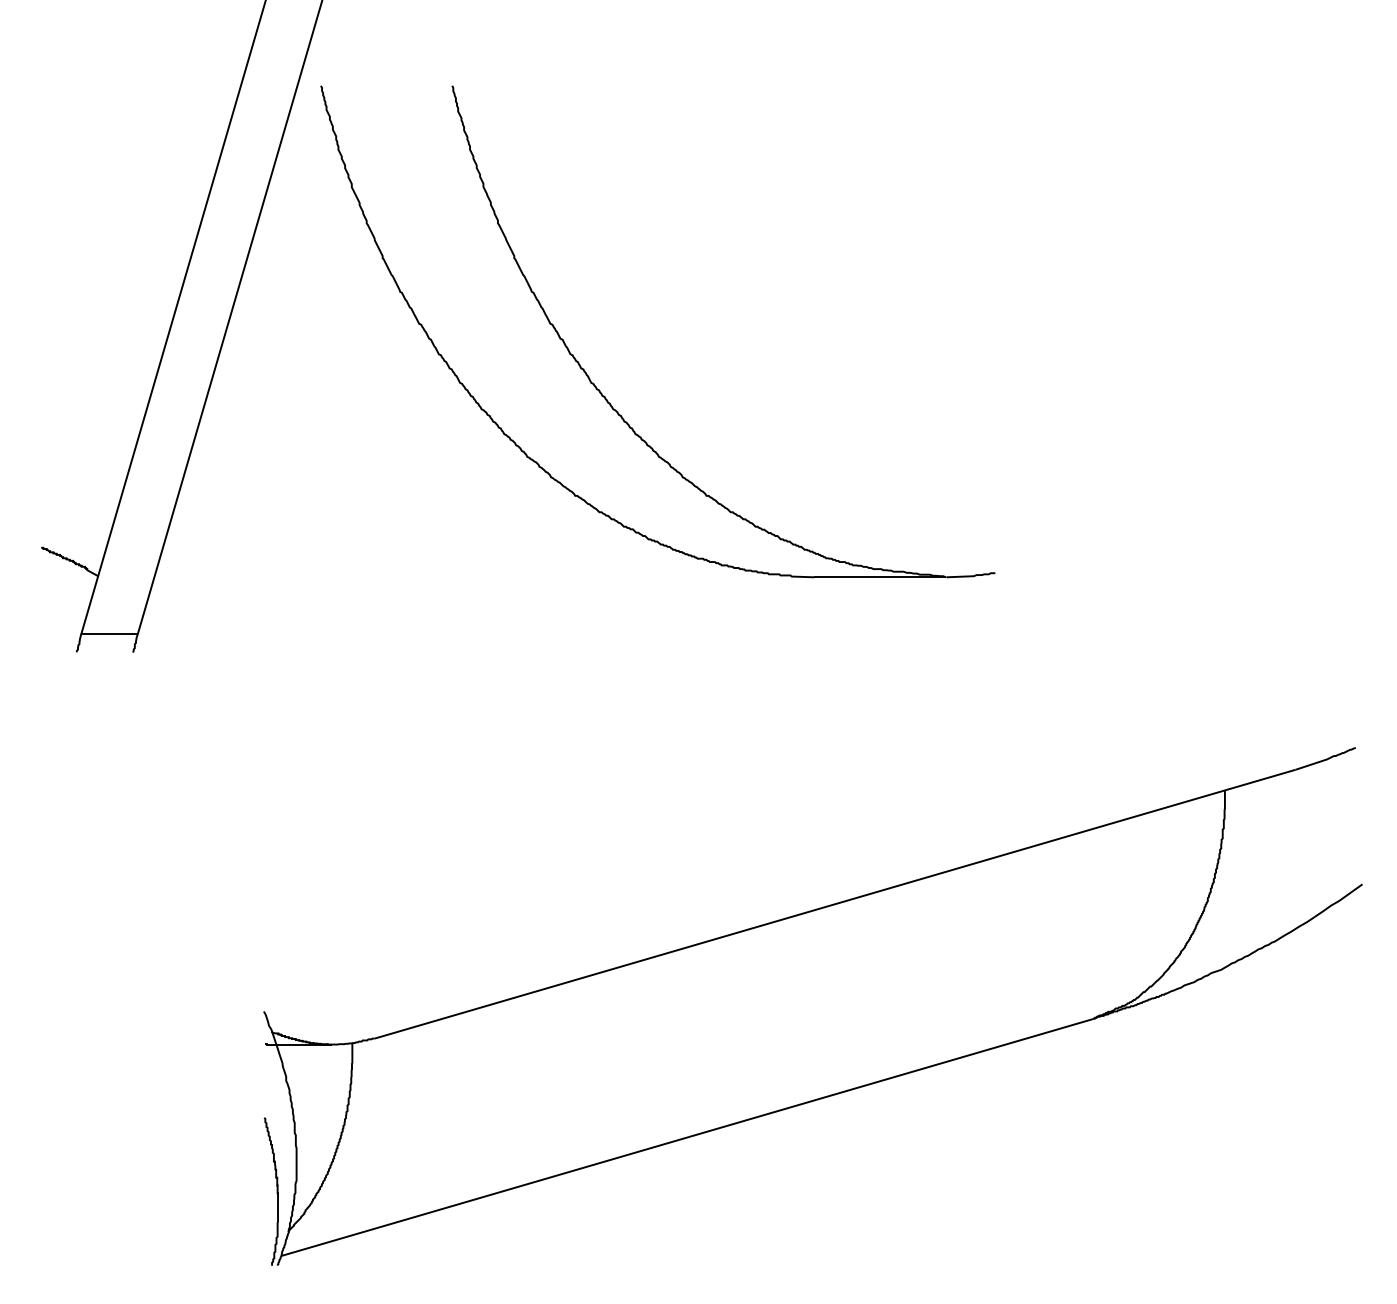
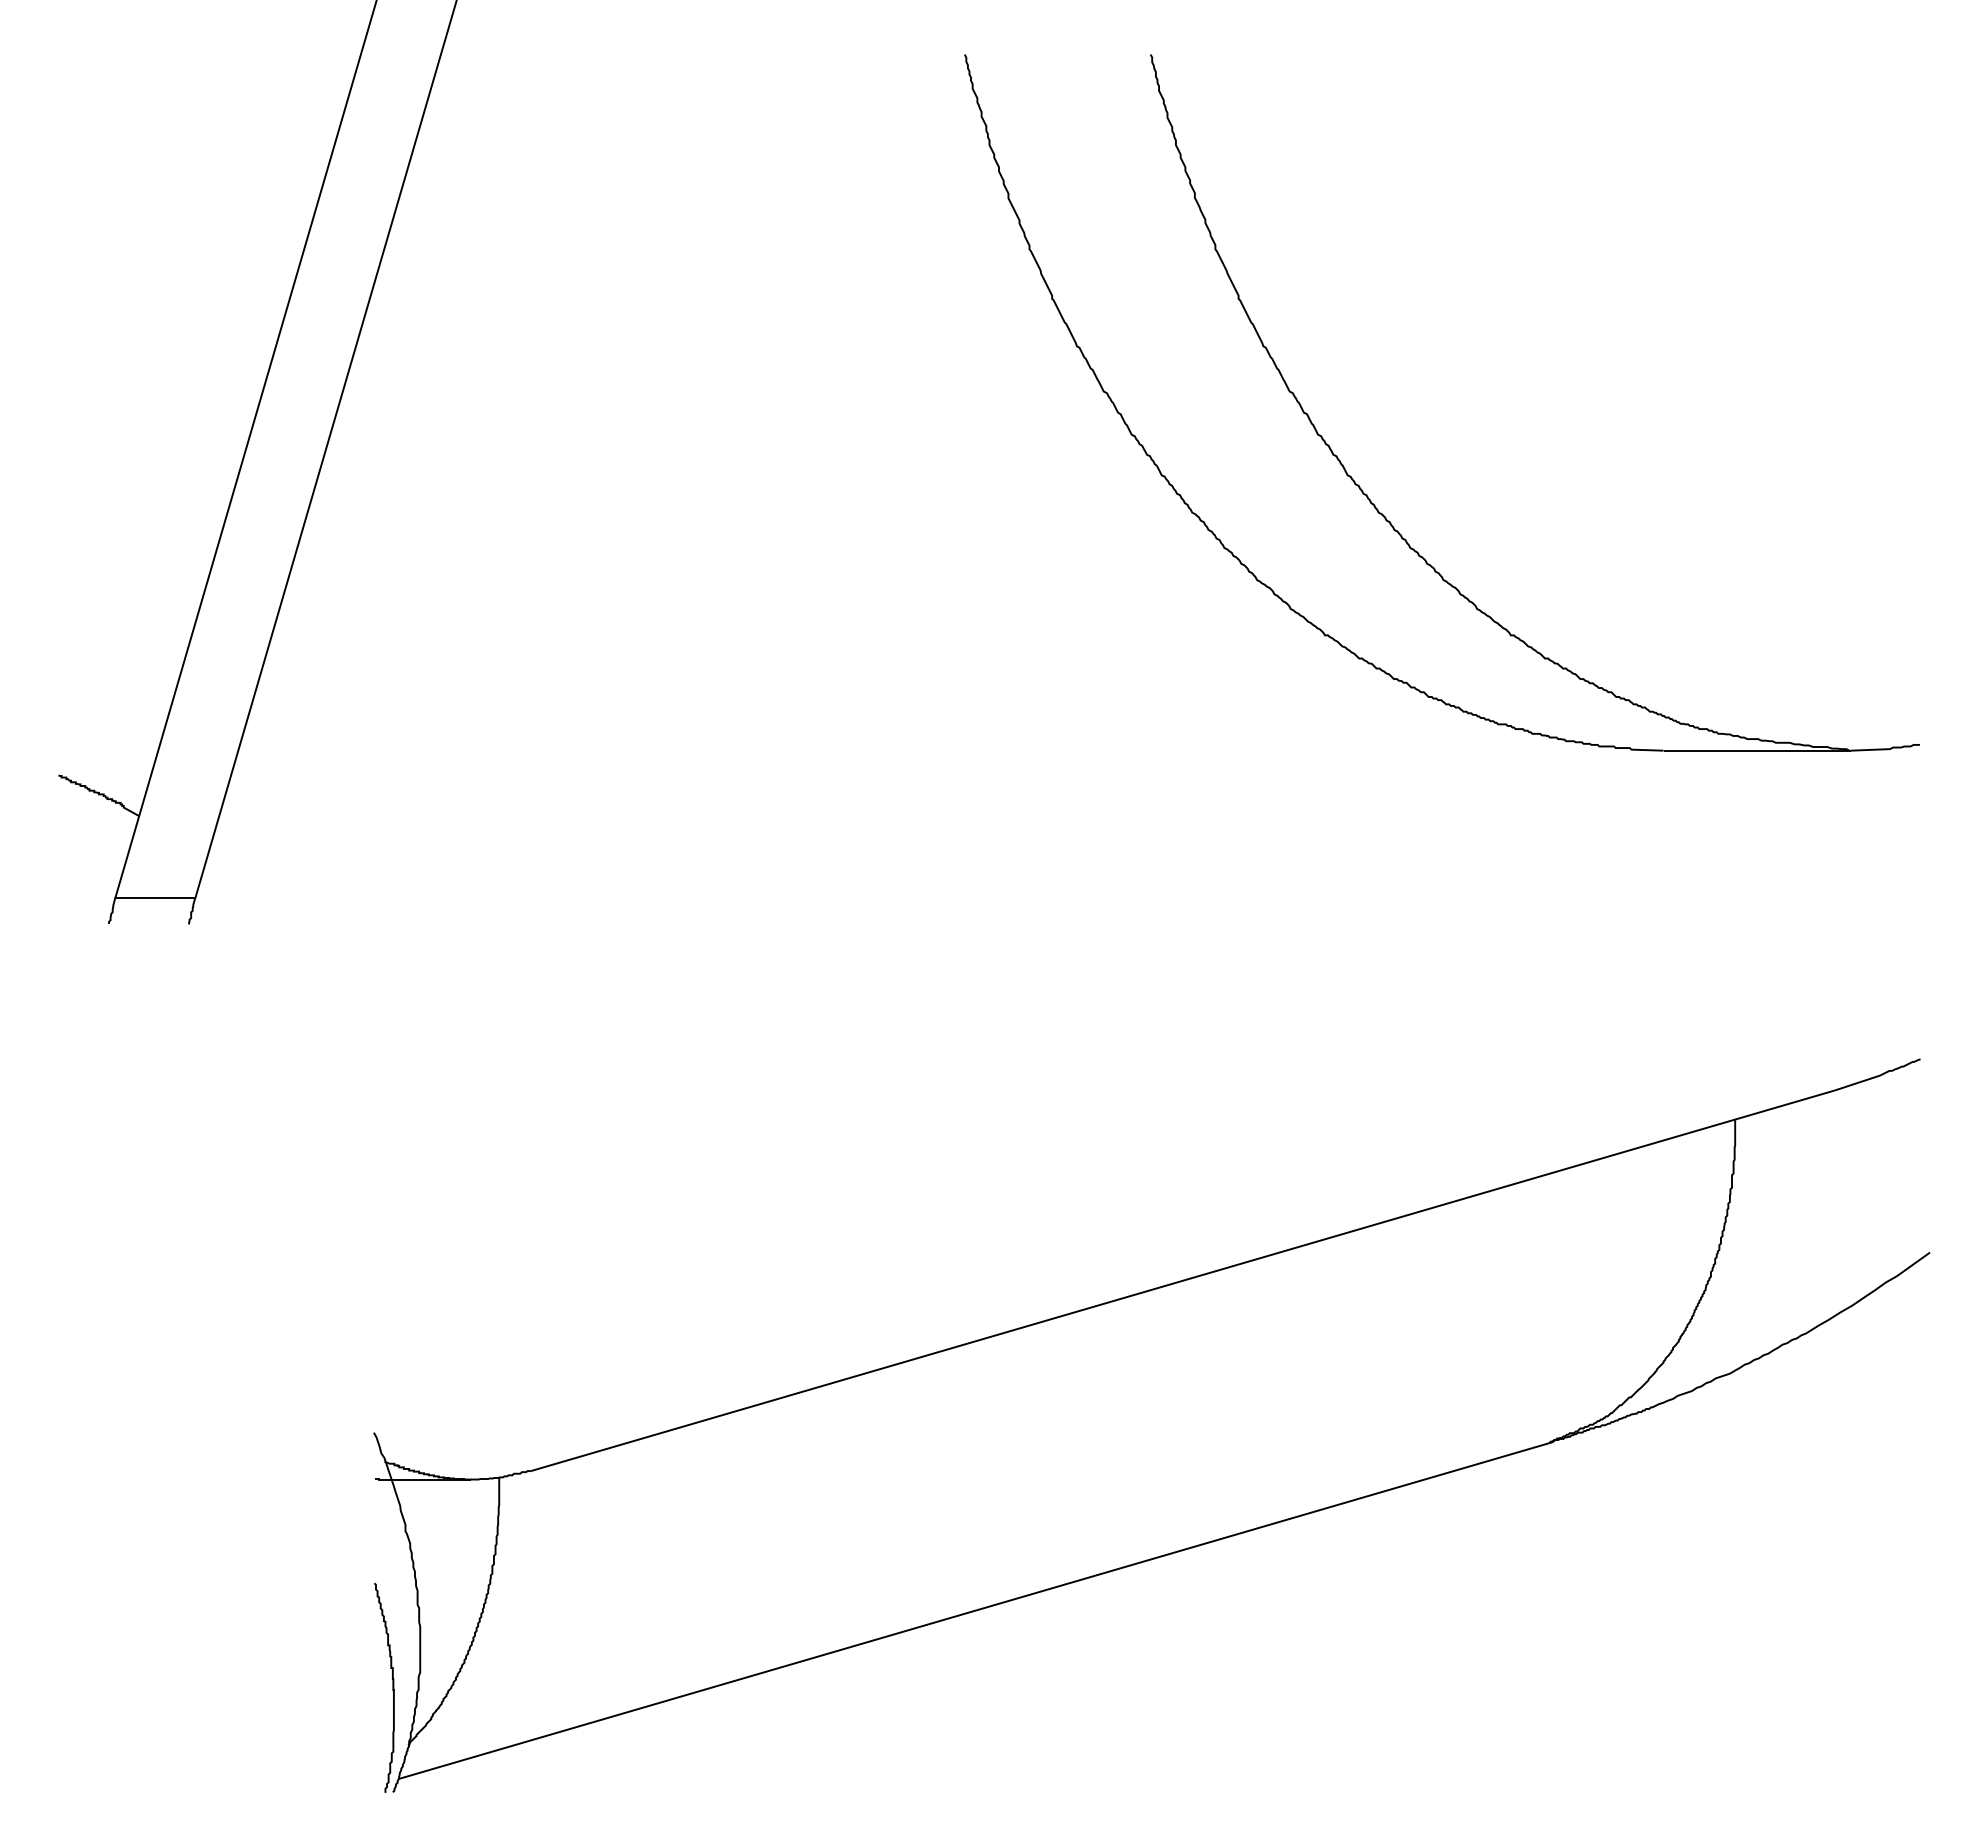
part: (589, 376) -> (1344, 466), moved

